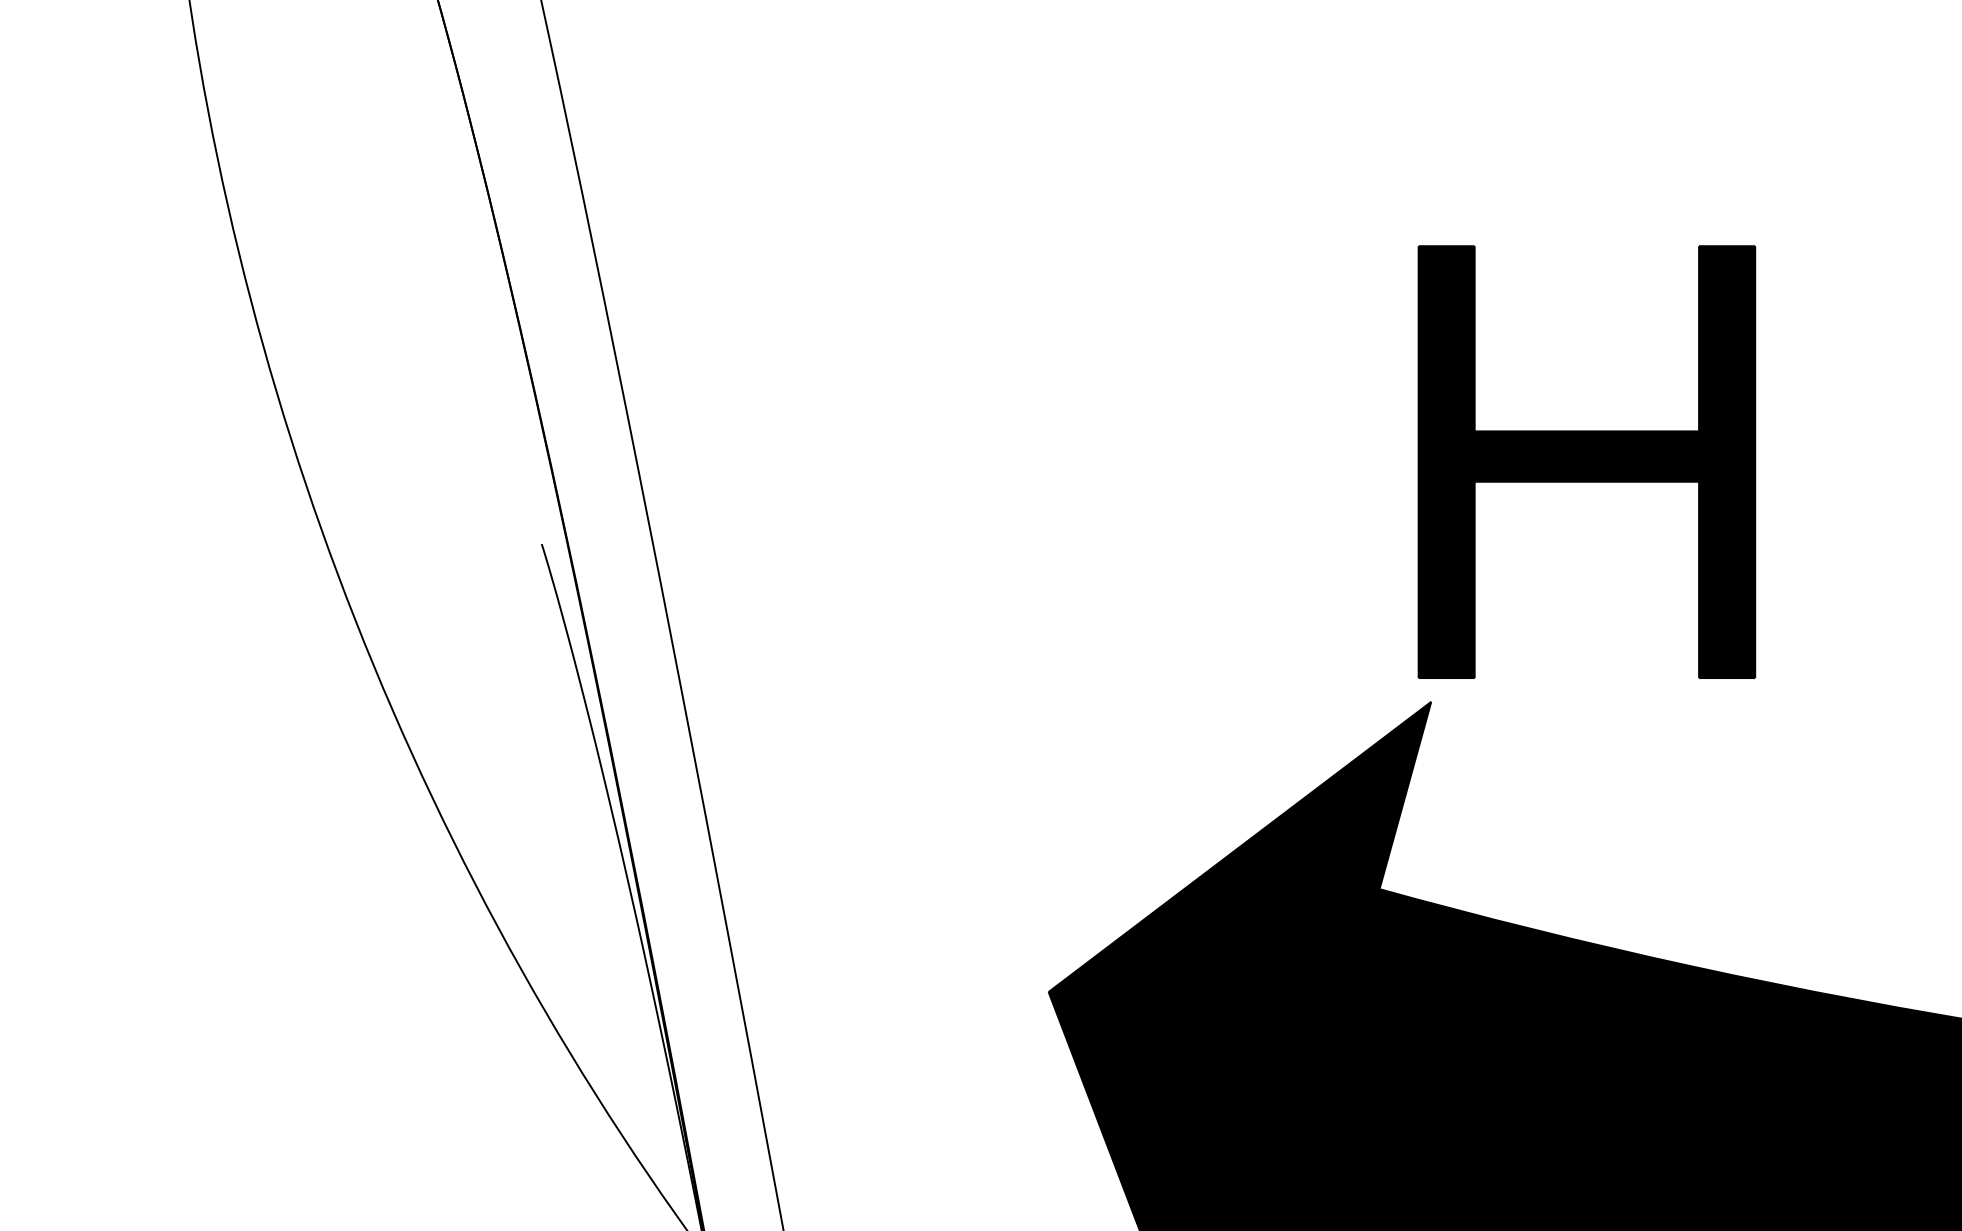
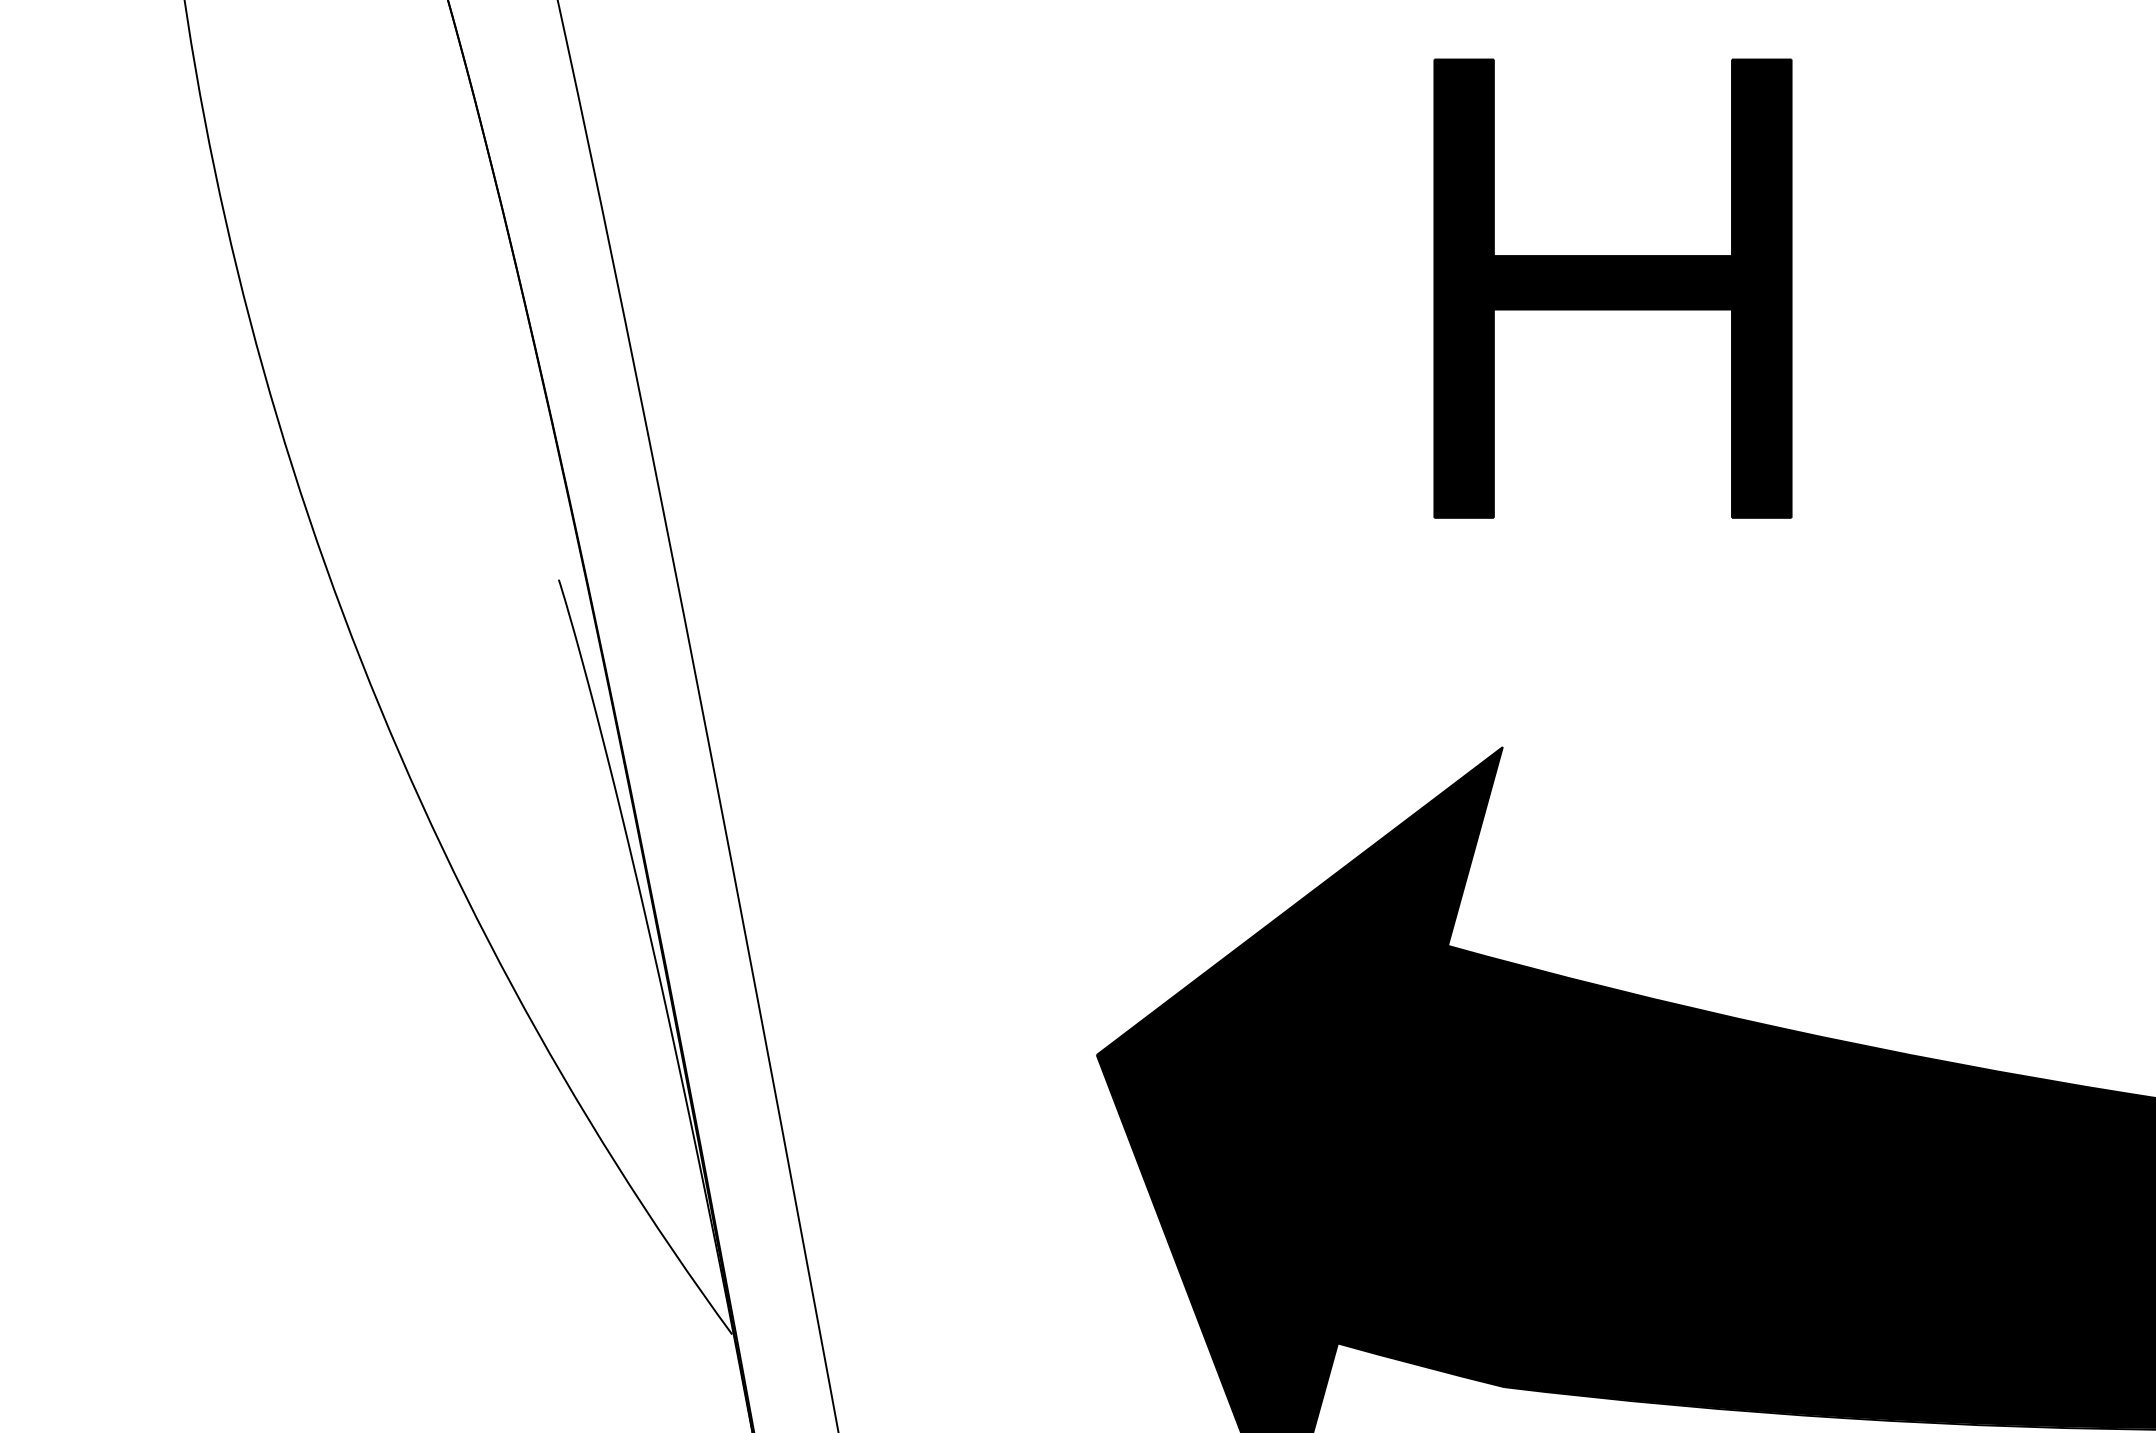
part: (1586, 461) -> (1612, 288), moved

